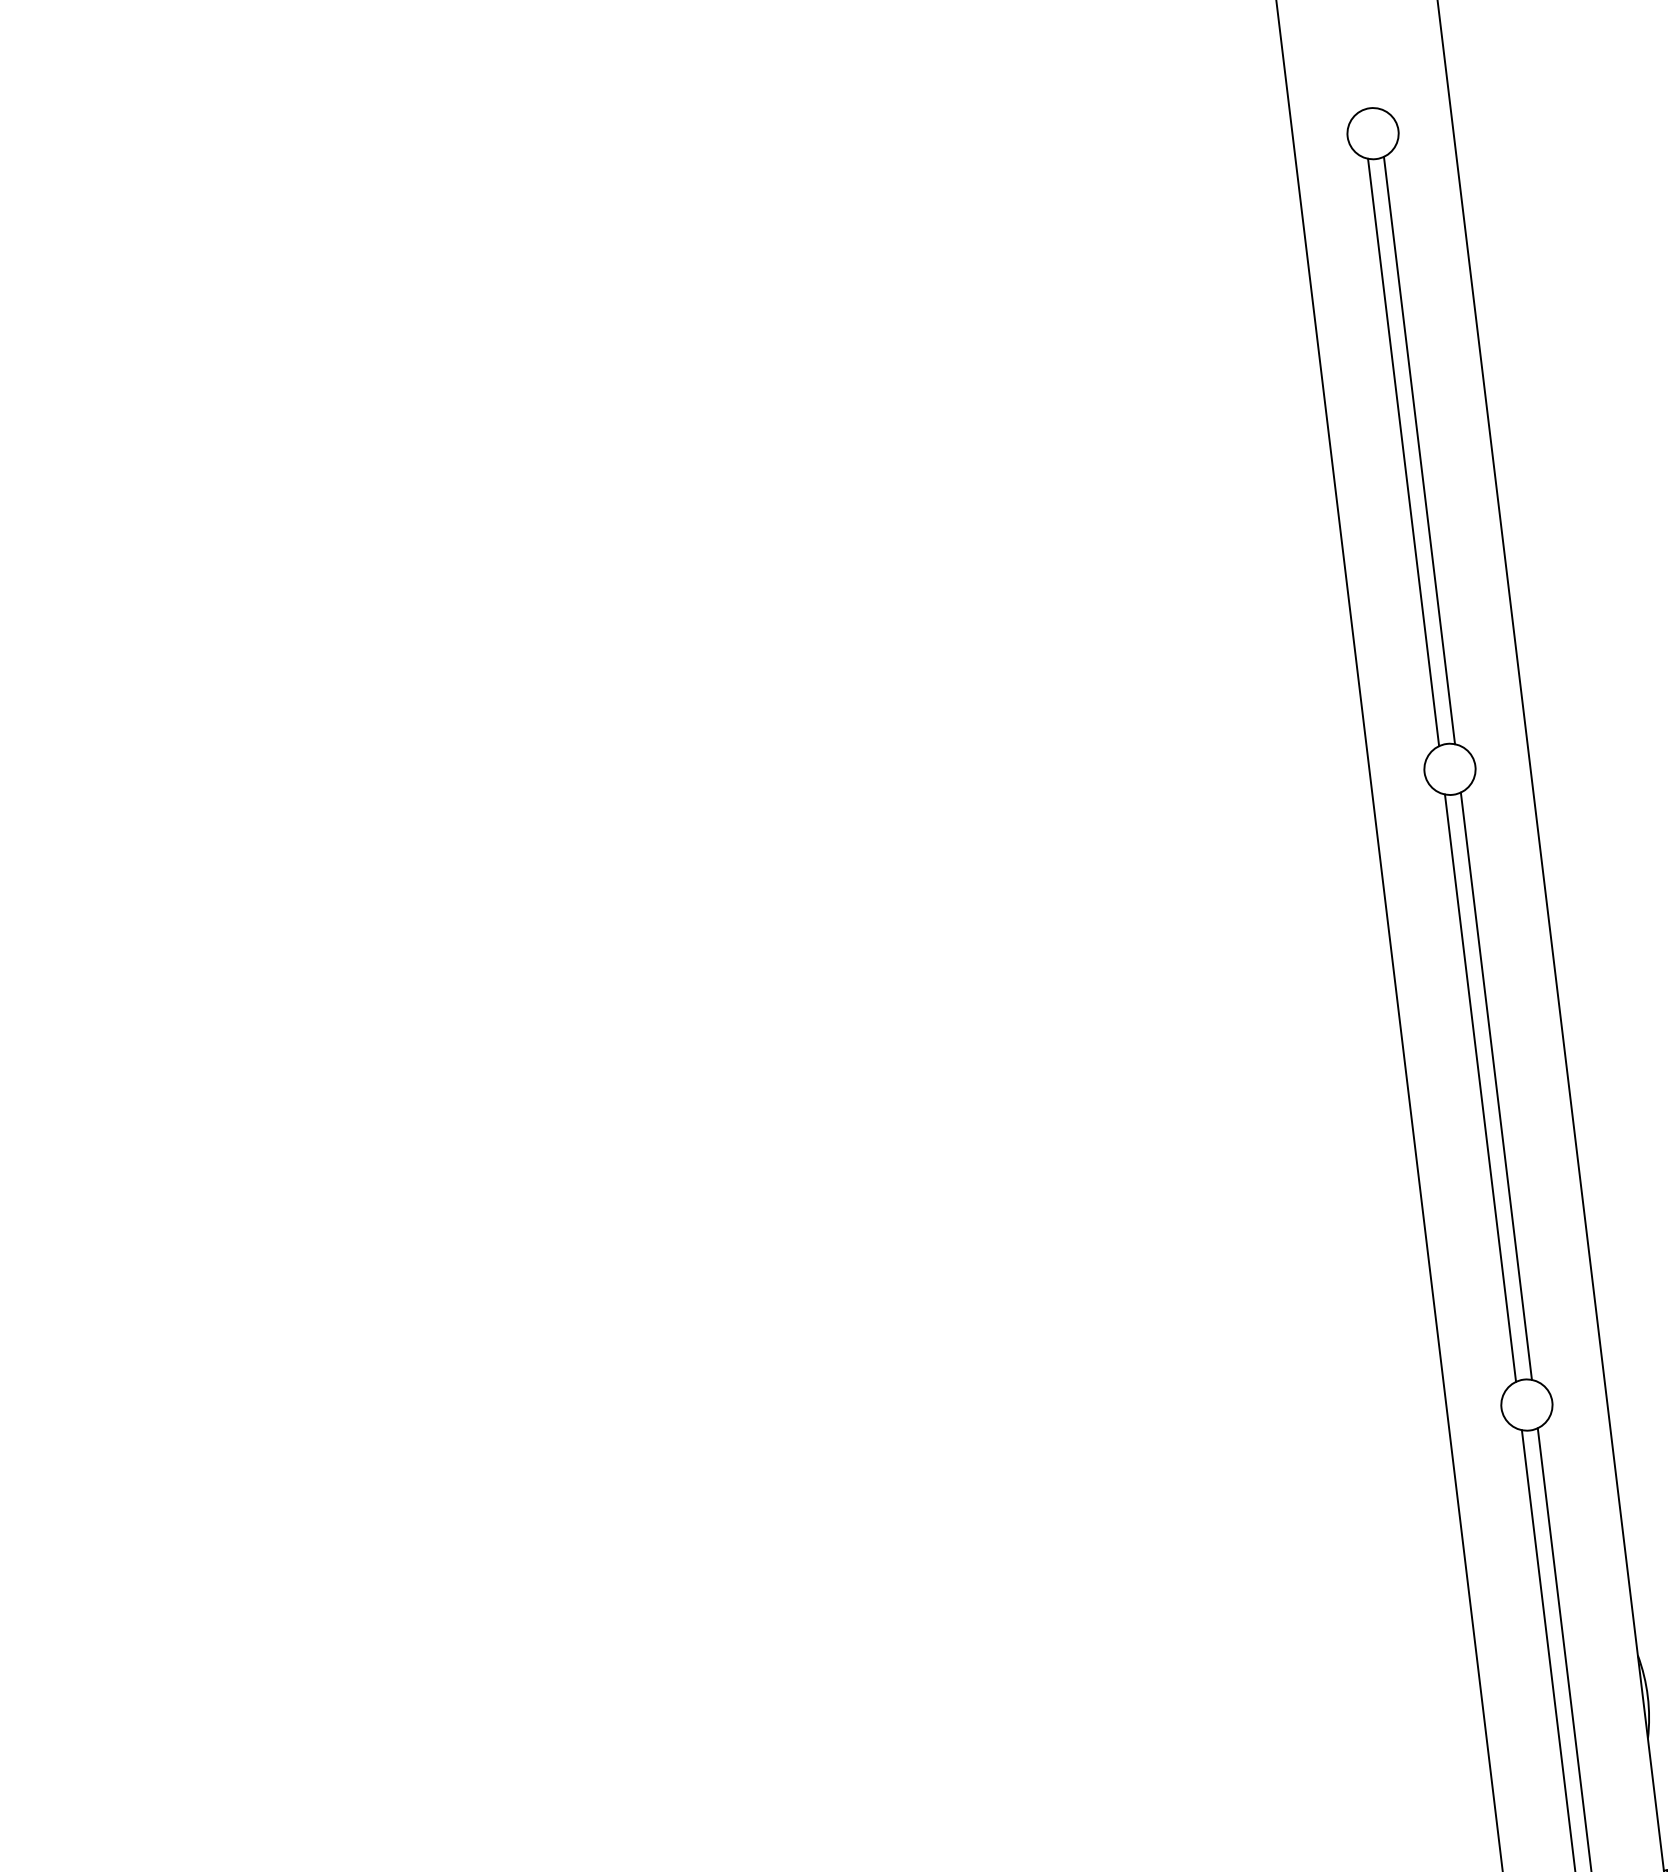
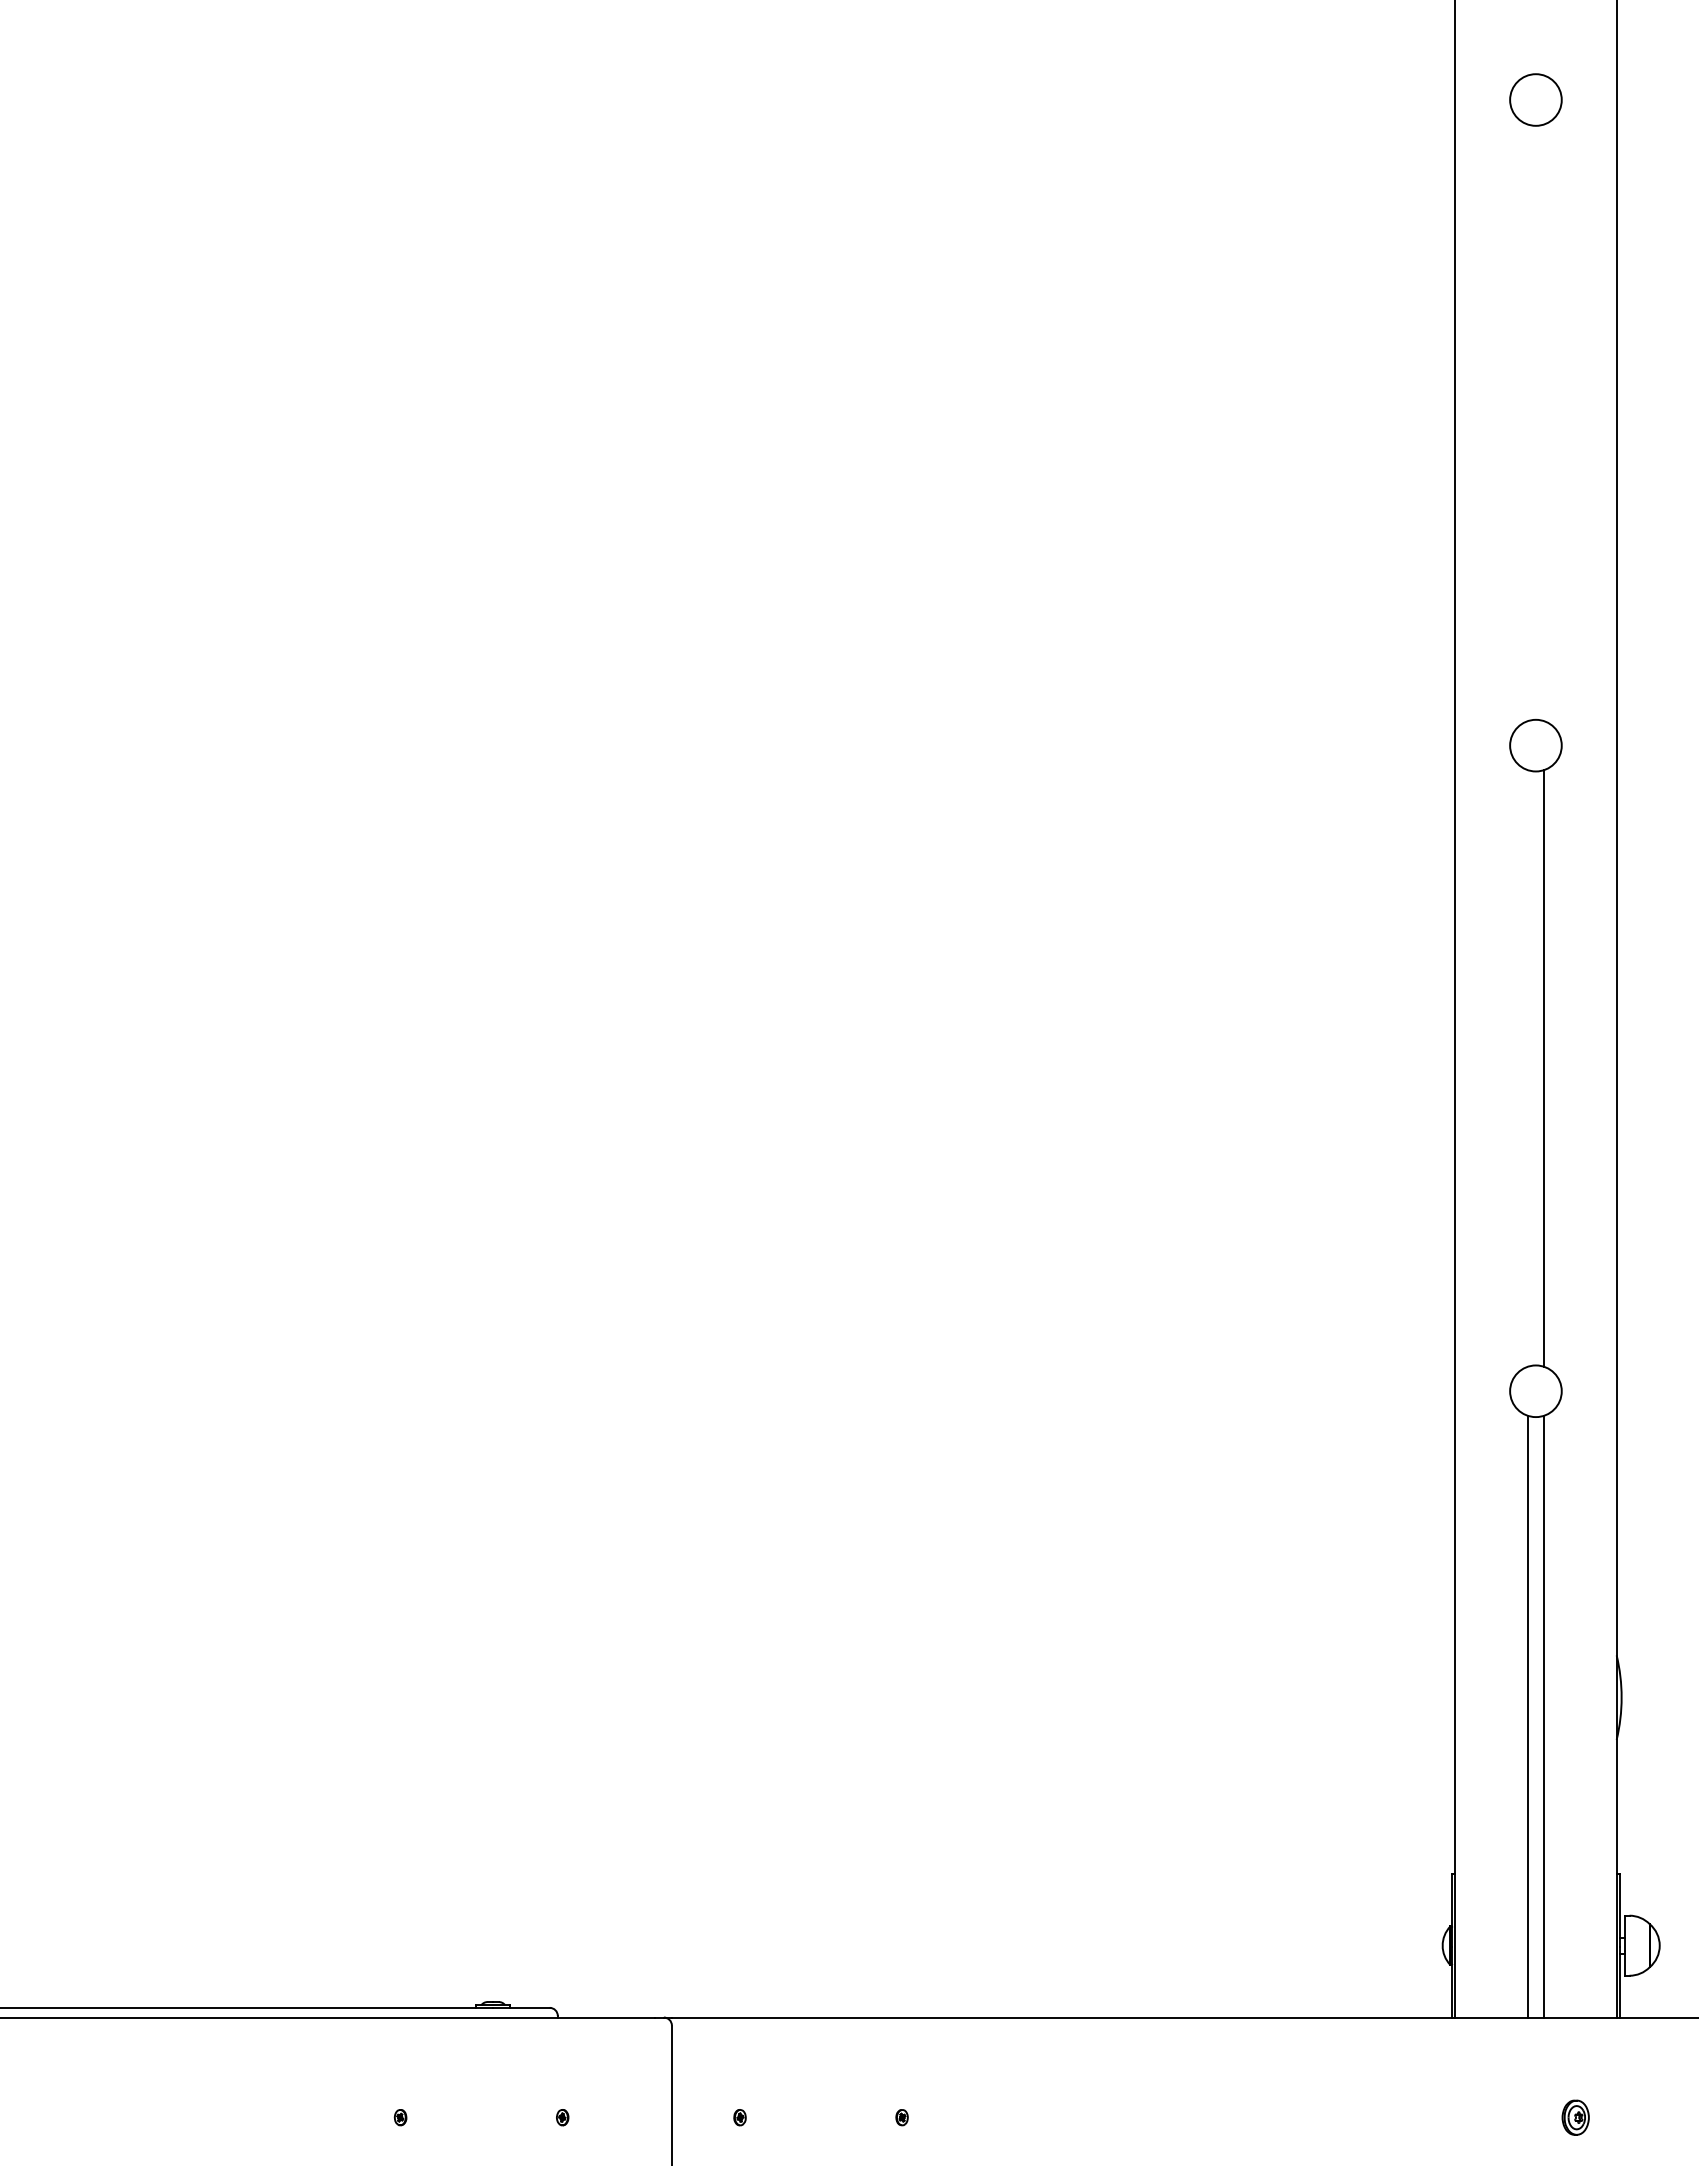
line: (1419, 450) -> (1544, 422), removed
line: (1403, 452) -> (1527, 422), removed
line: (1480, 1088) -> (1527, 1068), removed

